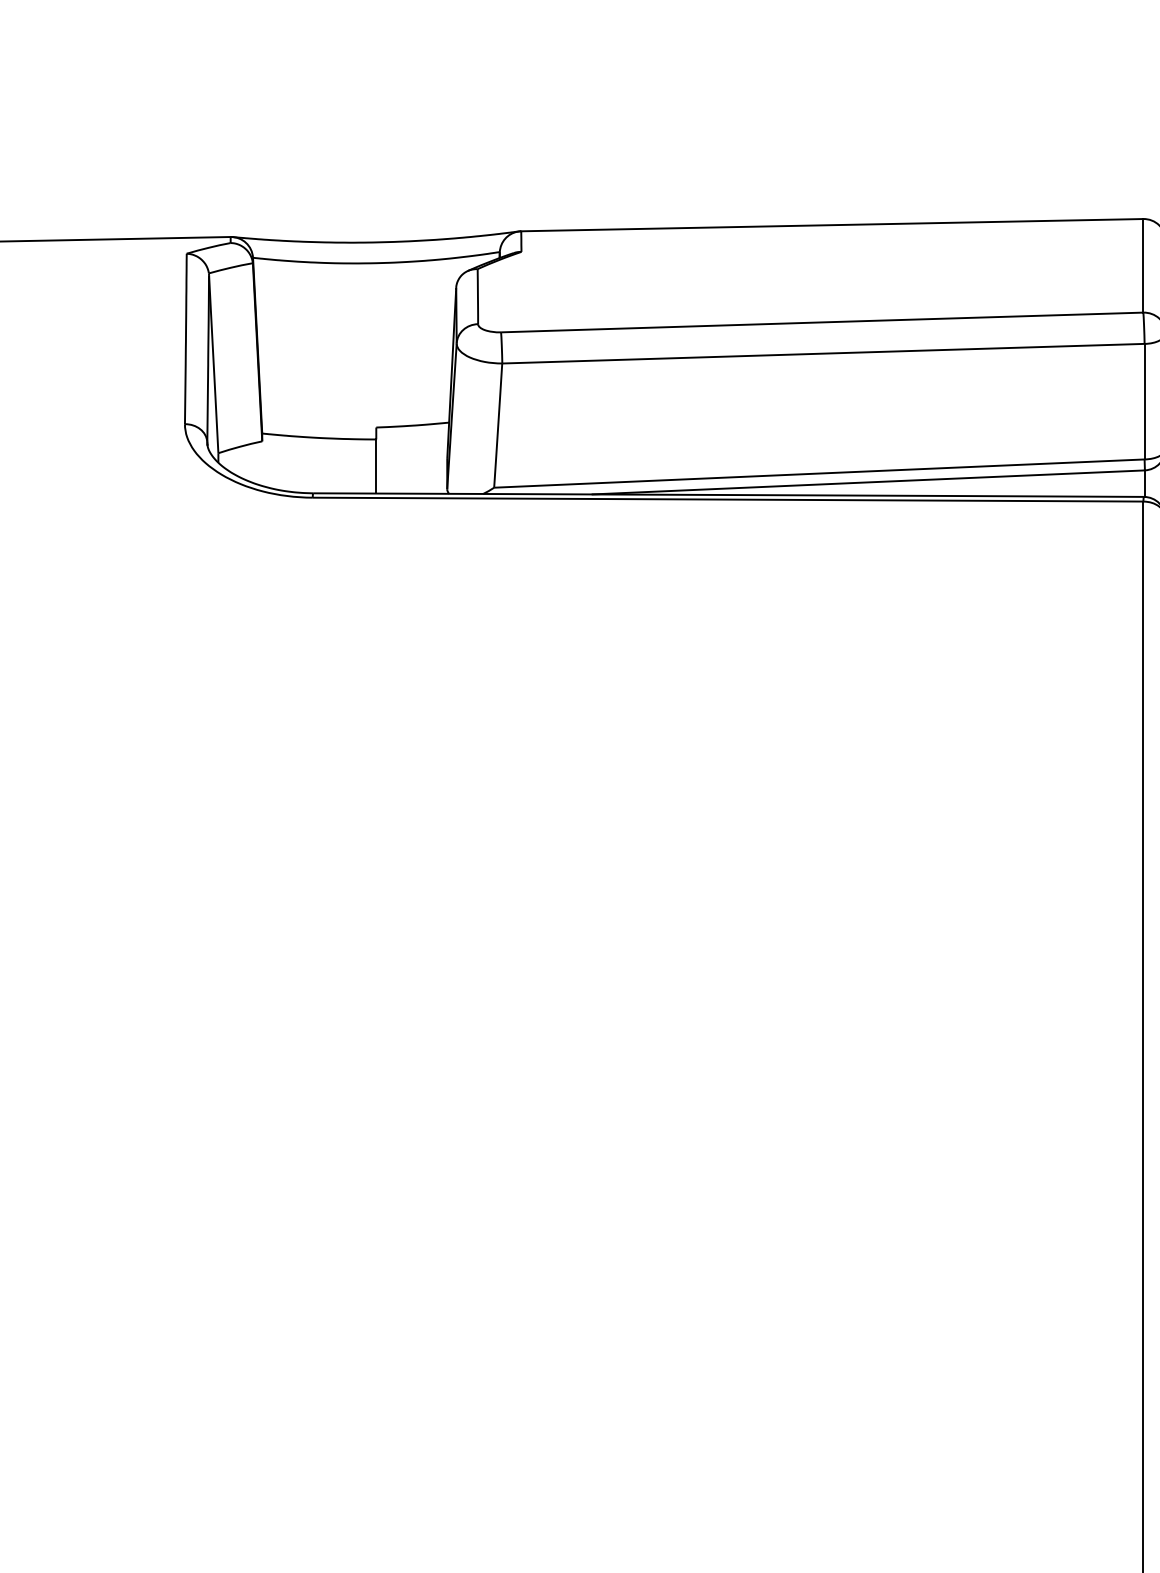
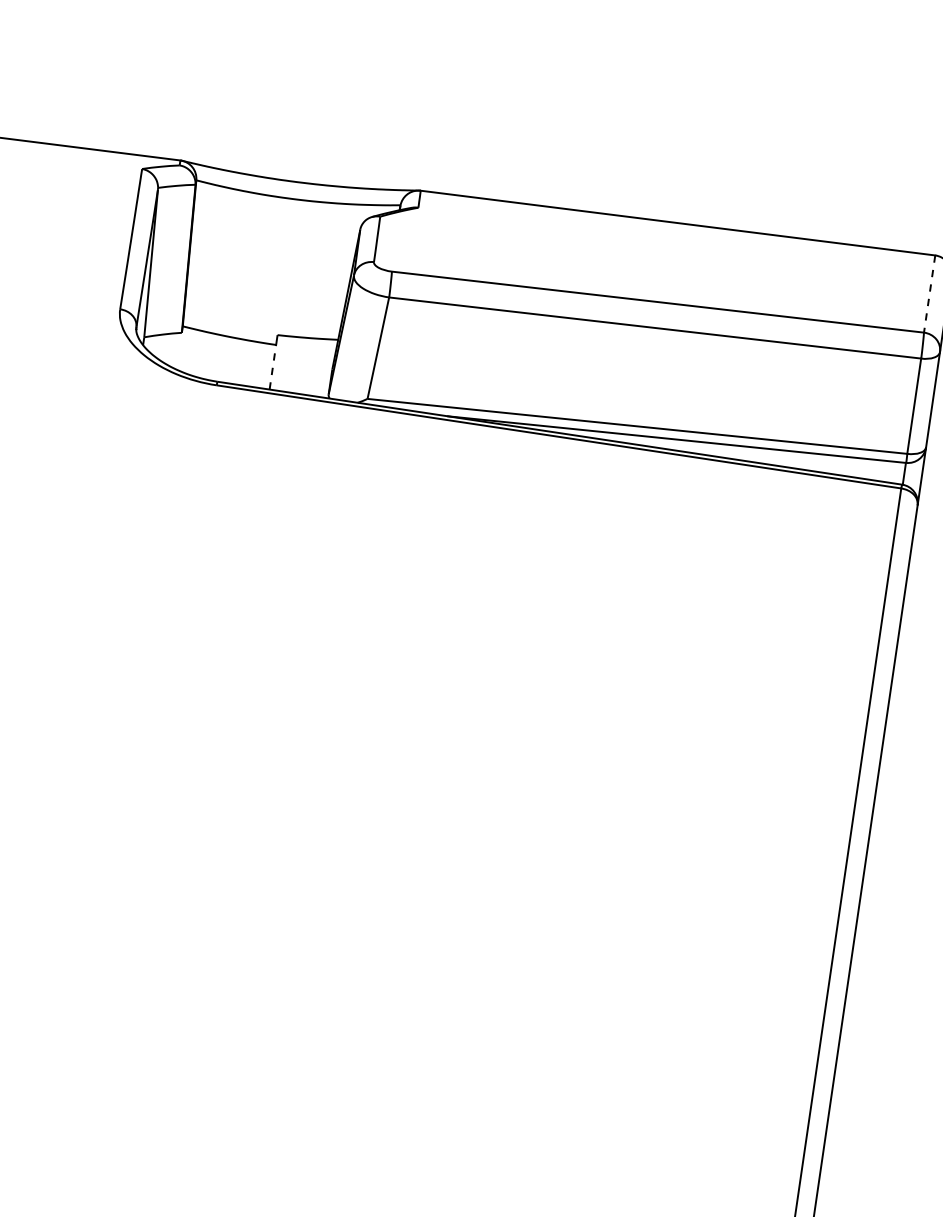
line: (1143, 265) -> (929, 293), solid -> dashed
line: (376, 465) -> (273, 366), solid -> dashed

